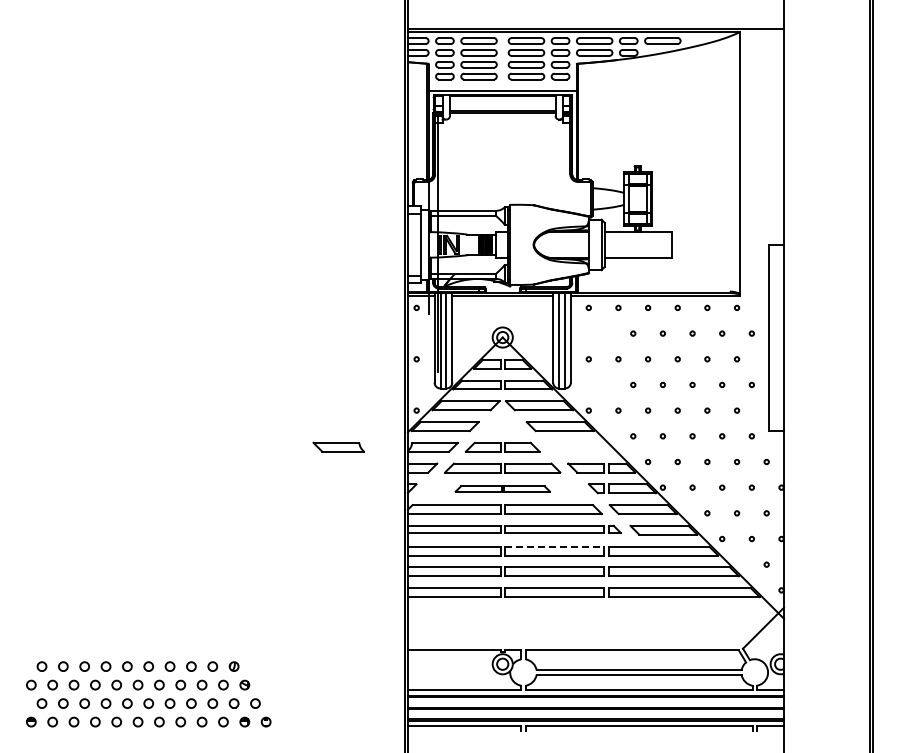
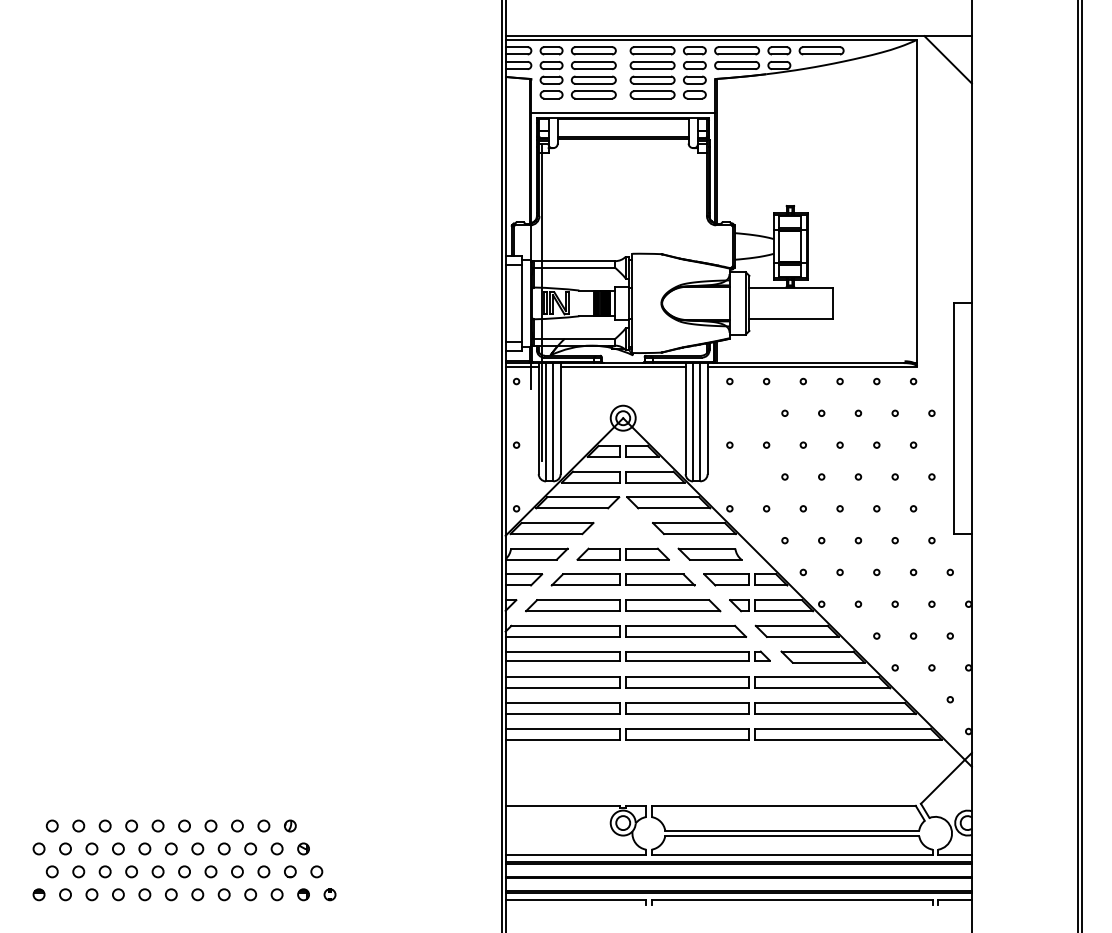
line: (764, 48) -> (947, 60), added
part: (338, 446) -> (709, 553), moved
part: (502, 488) -> (622, 605), size x1.67
line: (554, 546) -> (687, 677), dashed -> solid

